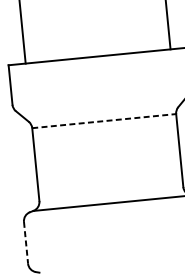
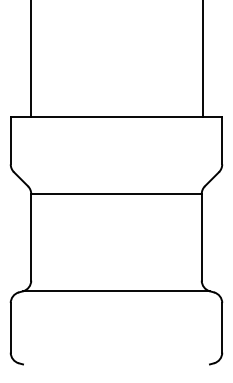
line: (104, 121) -> (116, 194), dashed -> solid
line: (25, 242) -> (10, 327), dashed -> solid

